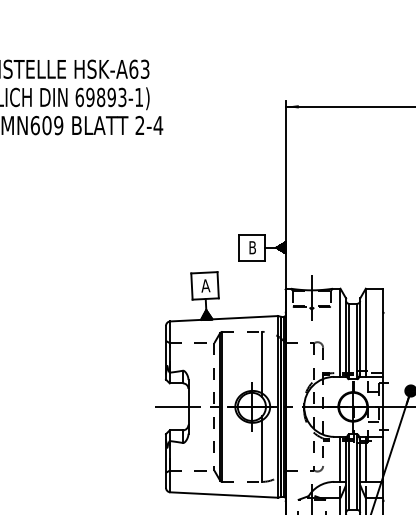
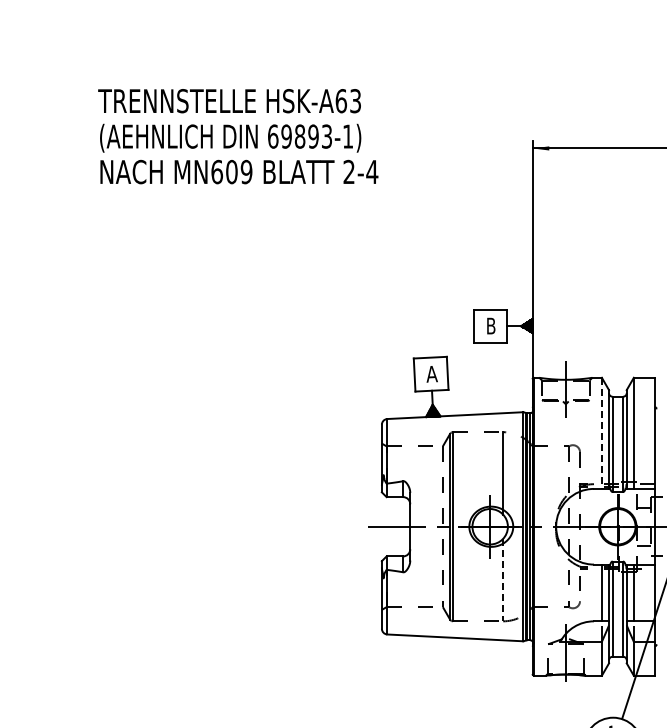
line: (340, 332) -> (601, 433), solid -> dashed
line: (262, 449) -> (503, 580), solid -> dashed

